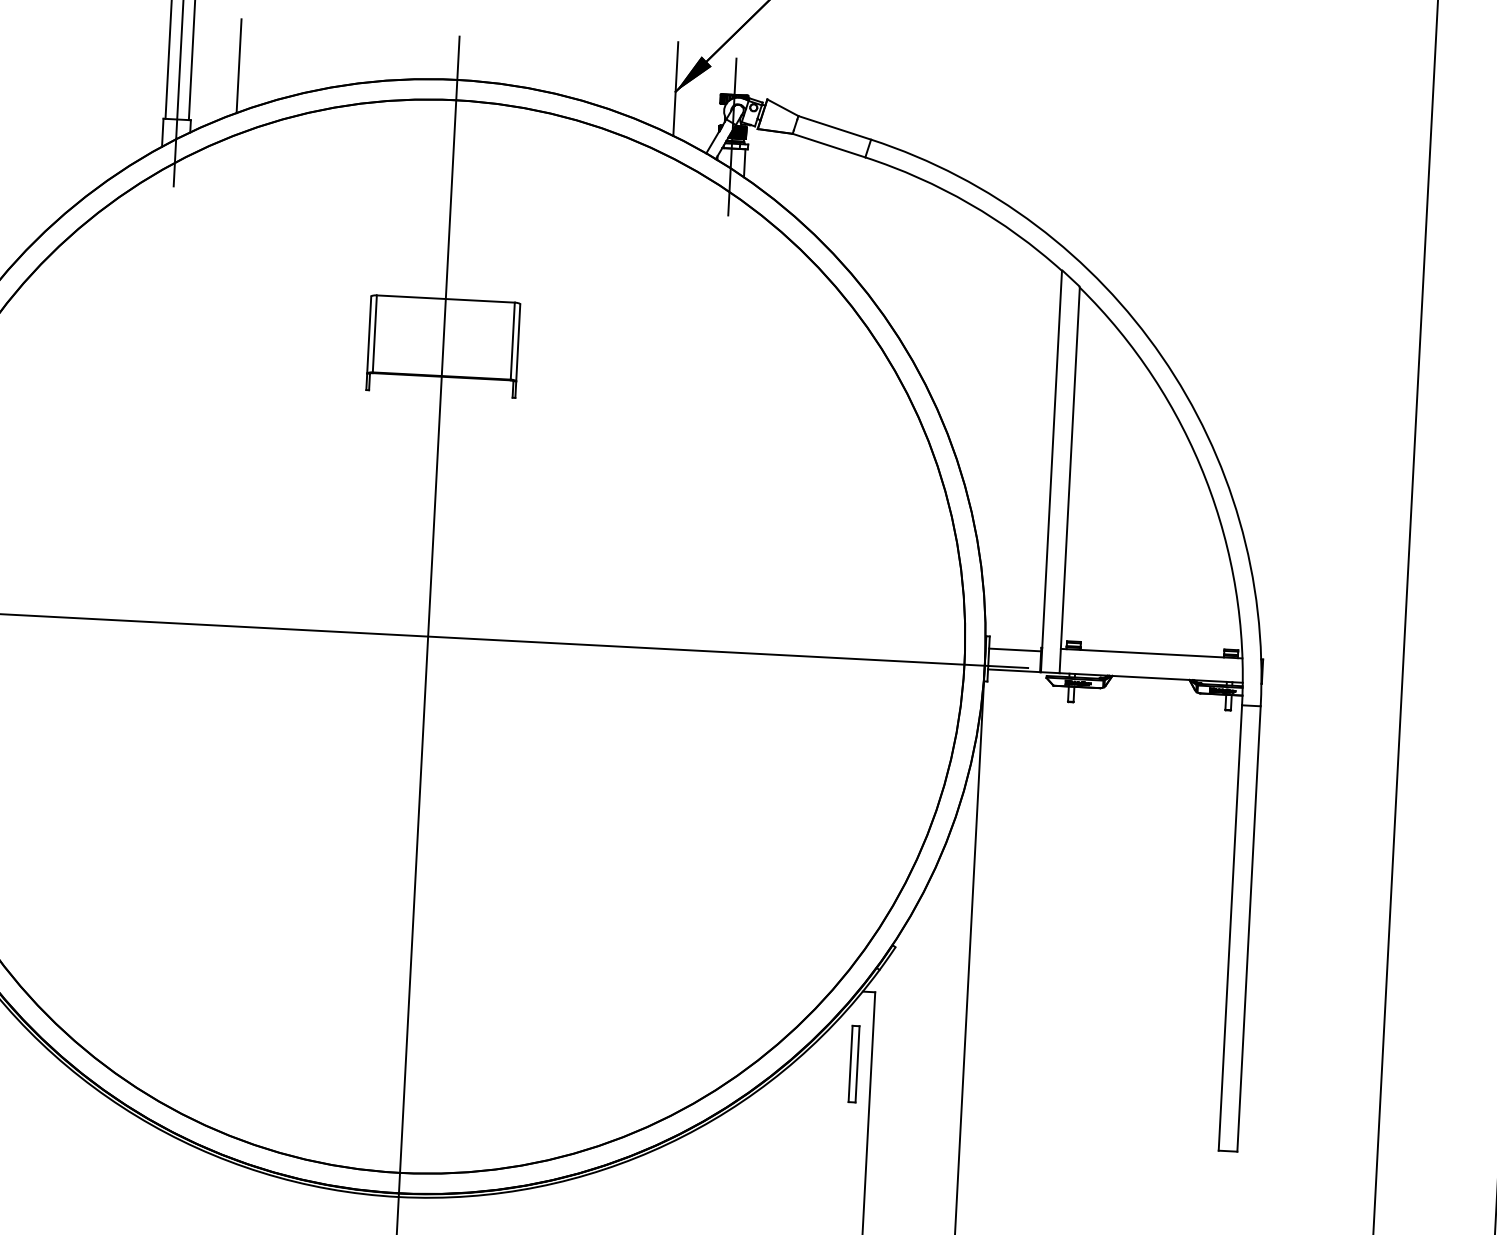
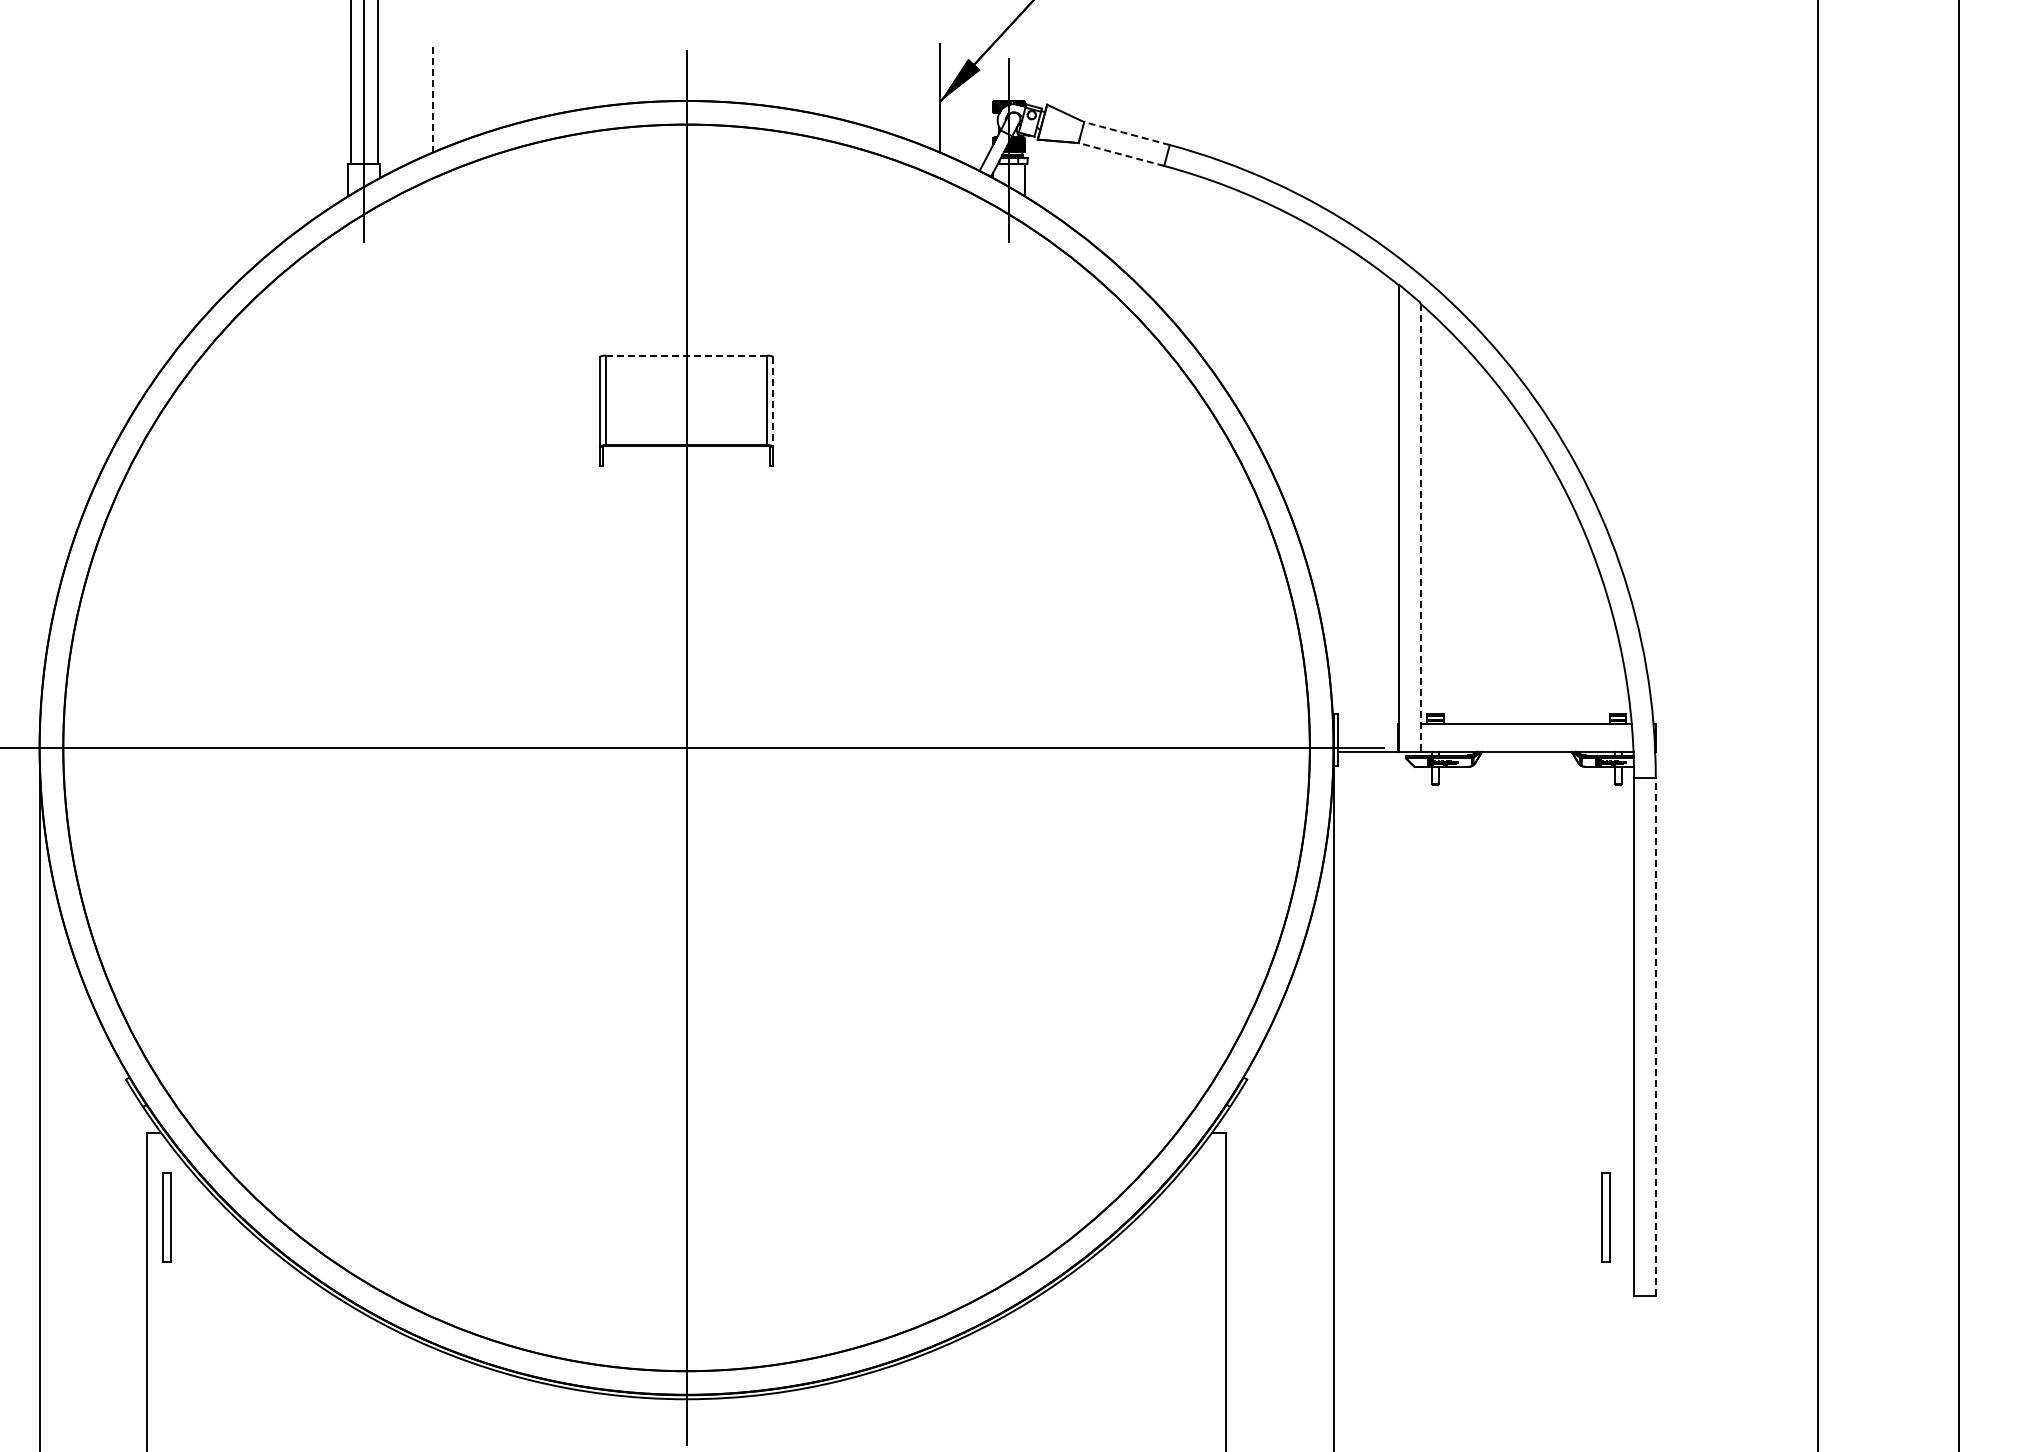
line: (238, 66) -> (432, 98), solid -> dashed
line: (834, 127) -> (1126, 133), solid -> dashed
line: (828, 145) -> (1120, 154), solid -> dashed
line: (445, 298) -> (686, 355), solid -> dashed
line: (518, 343) -> (773, 402), solid -> dashed
line: (1069, 480) -> (1420, 528), solid -> dashed
line: (1014, 649) -> (1367, 727), removed
line: (1248, 928) -> (1655, 1036), solid -> dashed
part: (853, 1064) -> (1605, 1217), moved

